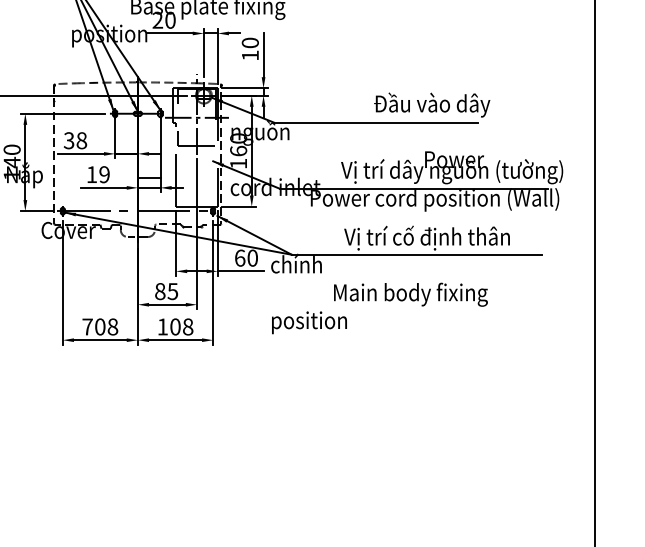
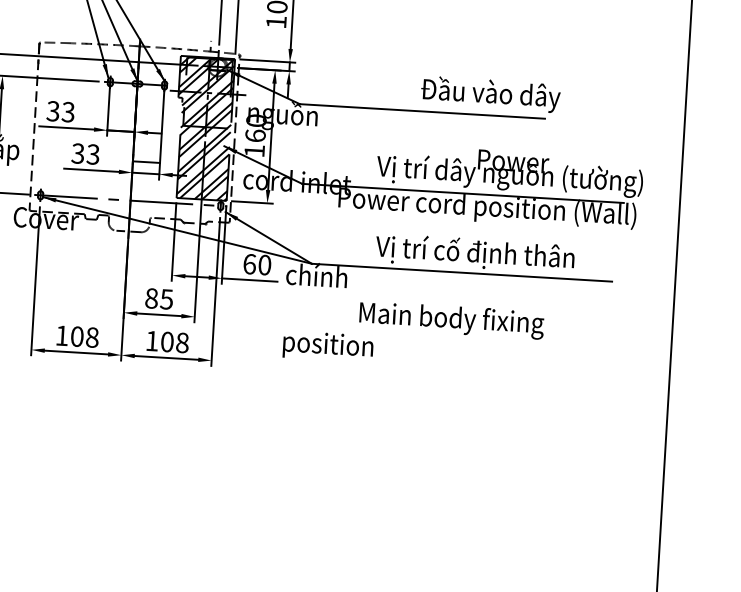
text: (81, 140) -> (68, 111), 38 -> 33
hatch: (194, 147) -> (202, 128), added
text: (97, 174) -> (84, 153), 19 -> 33
text: (87, 326) -> (61, 335), 708 -> 108

